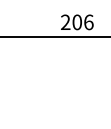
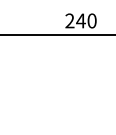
text: (82, 21) -> (86, 20), 206 -> 240

